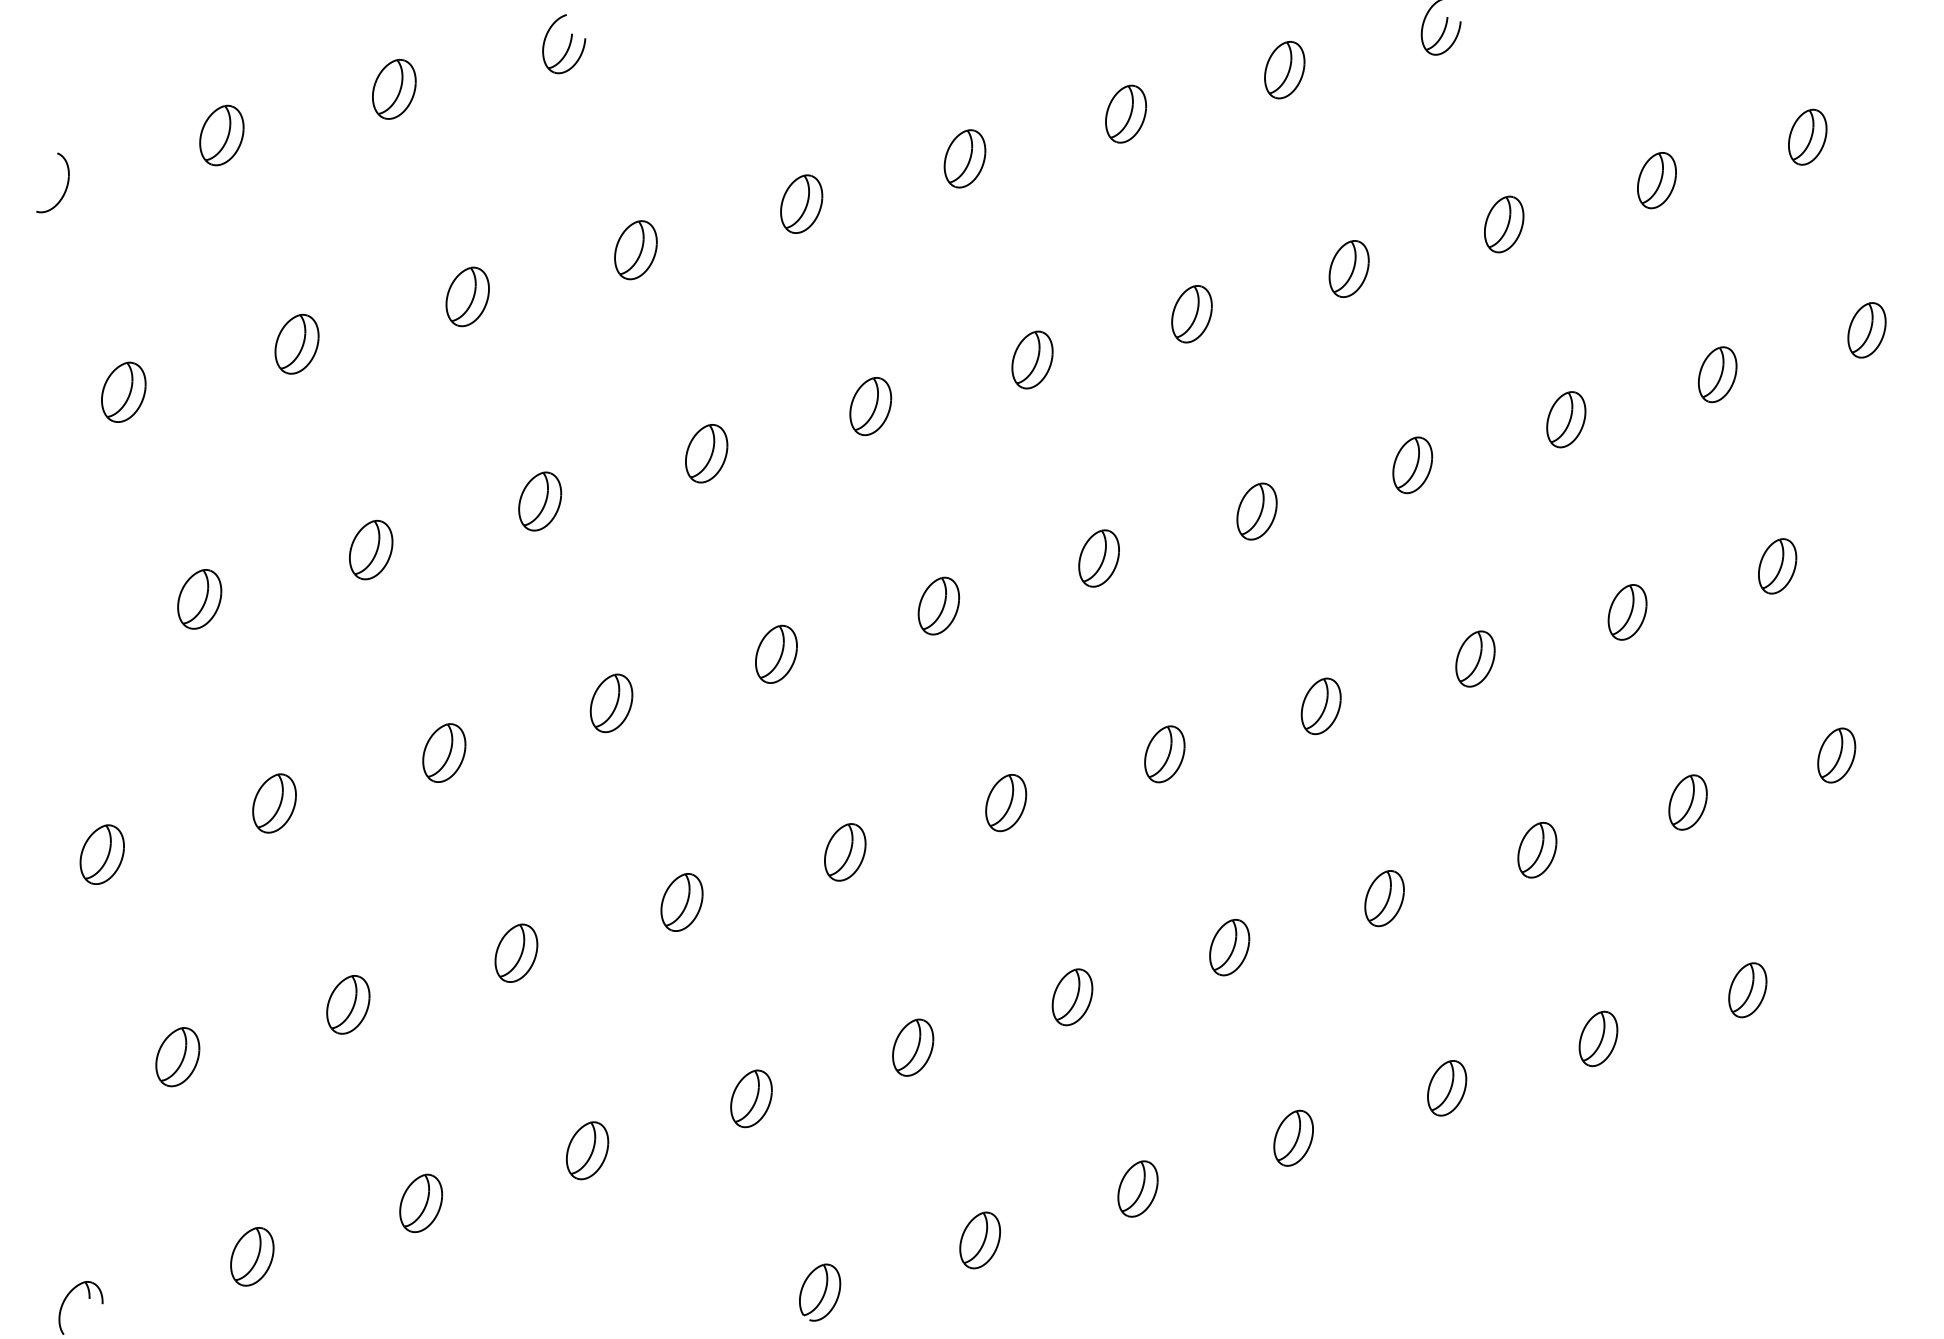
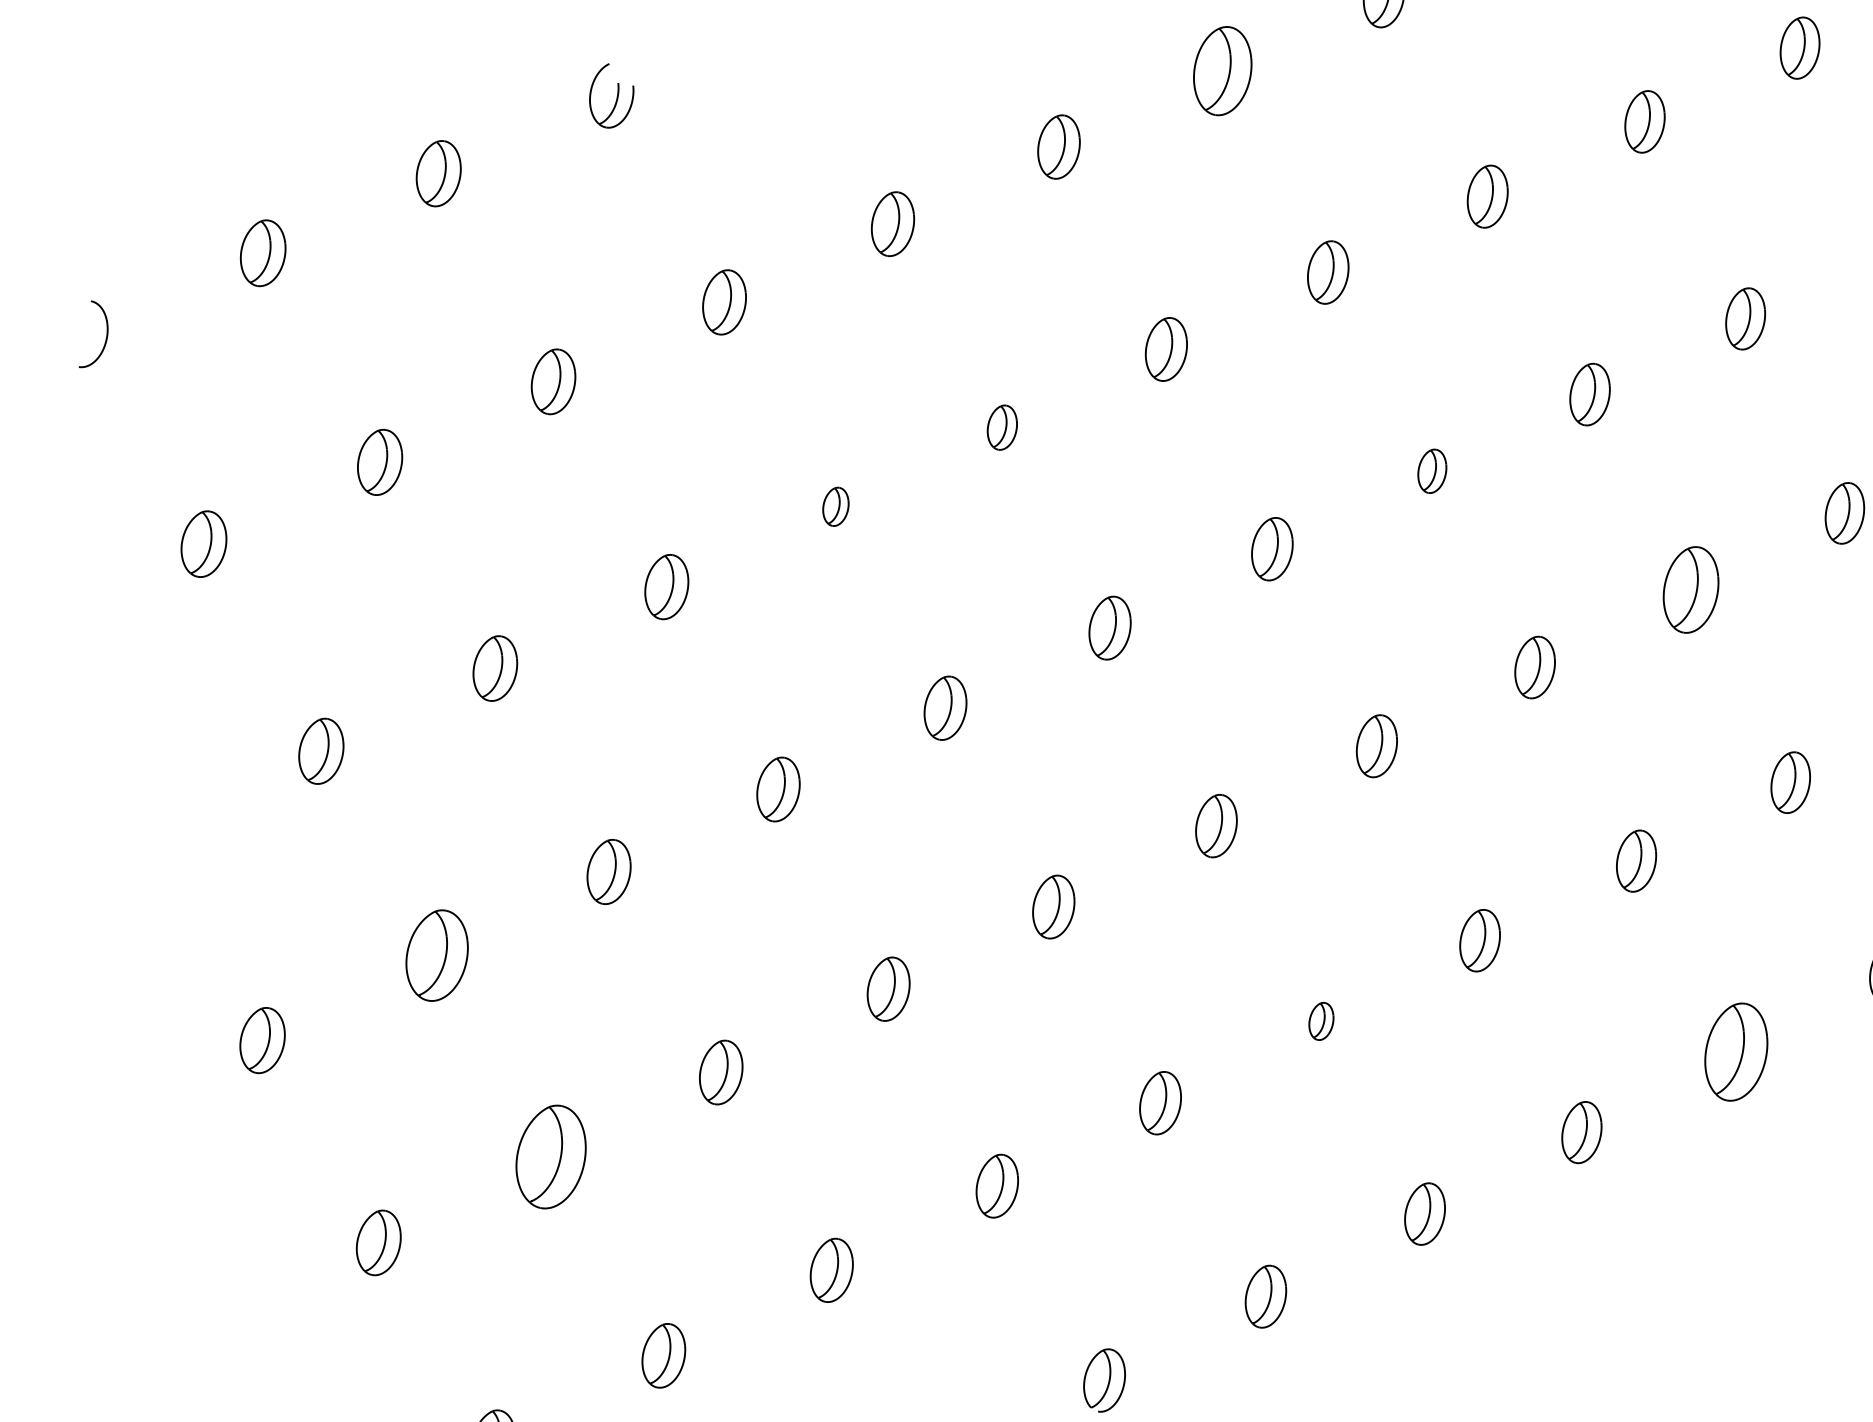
part: (1125, 113) -> (1221, 70), size x1.4
part: (870, 406) -> (1001, 427), size x0.7
part: (706, 453) -> (835, 506), size x0.6
part: (1256, 511) -> (1431, 471), size x0.7
part: (1475, 658) -> (1690, 589), size x1.4
part: (274, 803) -> (437, 955), size x1.4
part: (1072, 997) -> (1321, 1021), size x0.6
part: (348, 1004) -> (551, 1156), size x1.6
part: (1447, 1088) -> (1737, 1052), size x1.6

